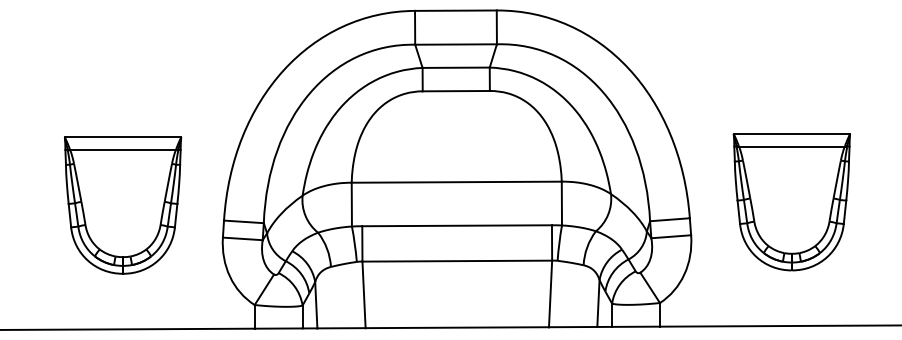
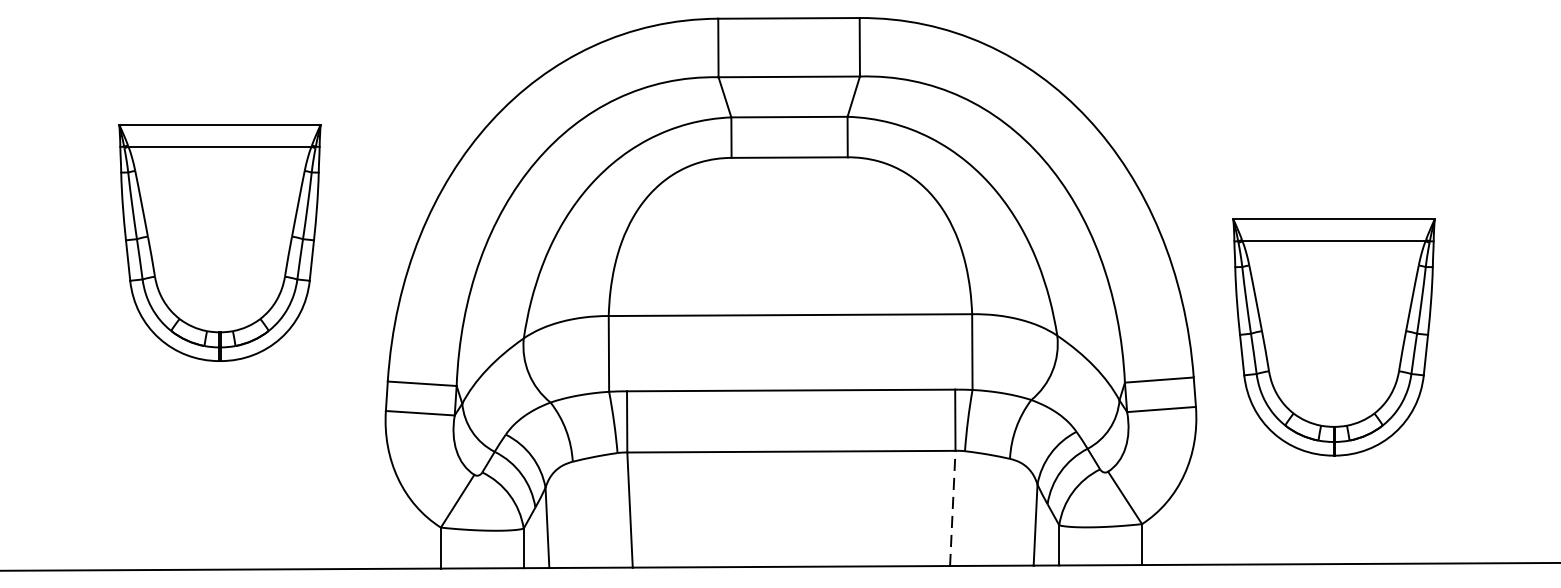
part: (791, 202) -> (1333, 338), moved
part: (123, 205) -> (220, 242), moved
line: (550, 293) -> (952, 507), solid -> dashed

